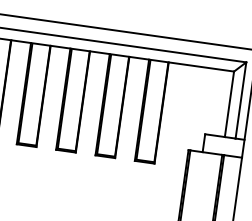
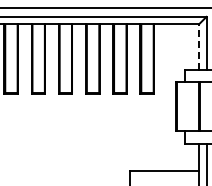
line: (230, 103) -> (199, 46), solid -> dashed

